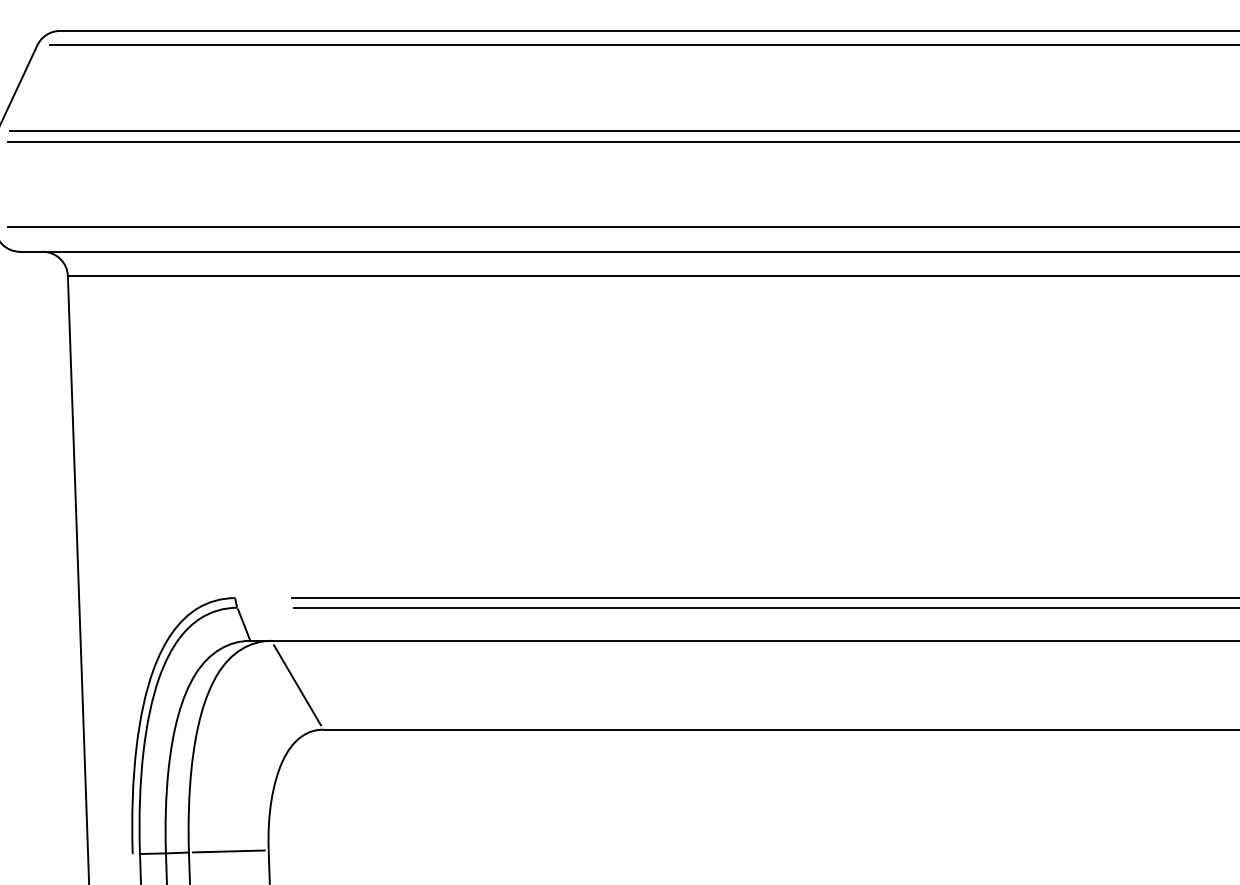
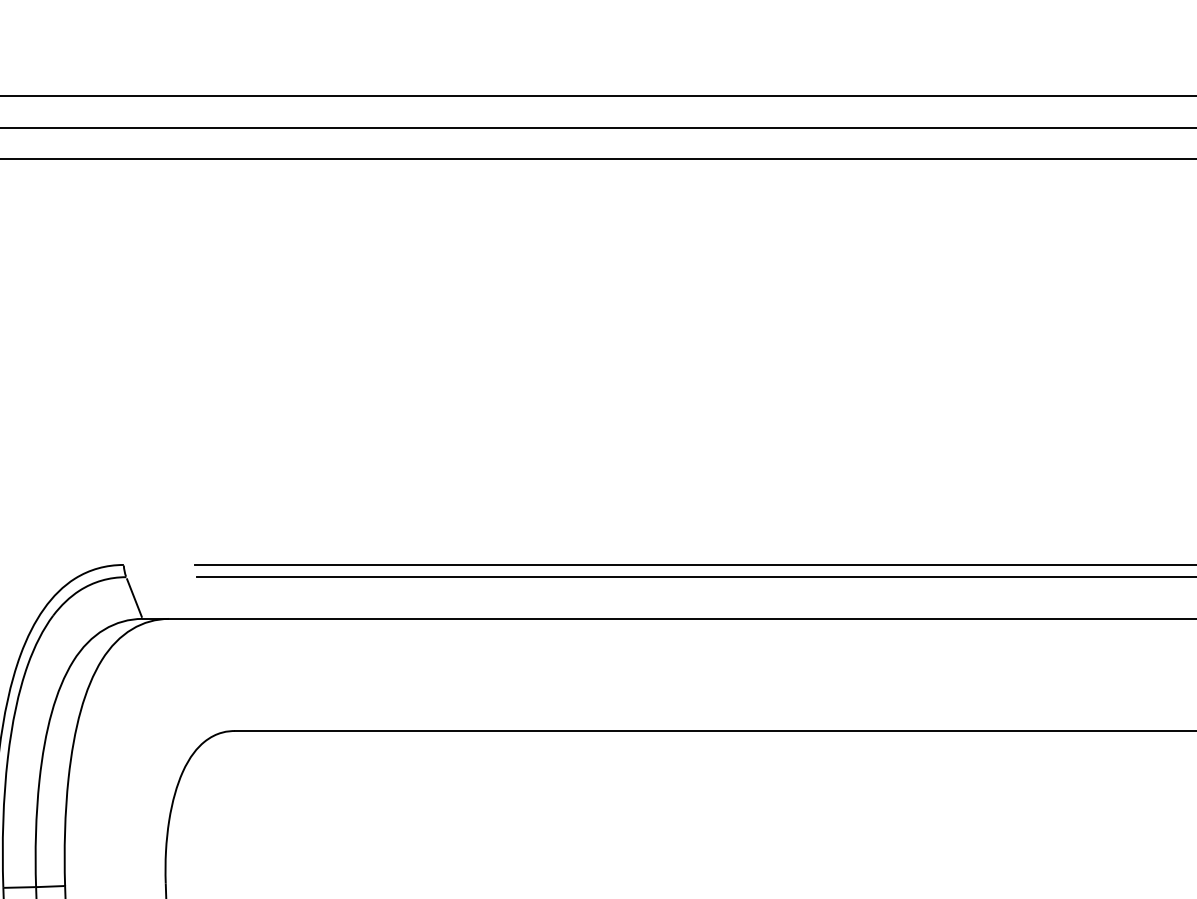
line: (297, 685) -> (202, 675), removed
line: (228, 851) -> (115, 884), removed

